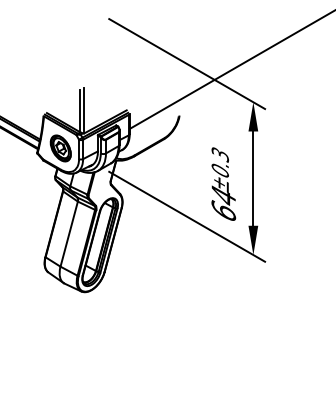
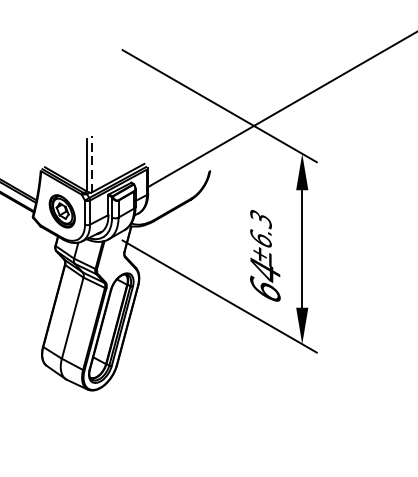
line: (84, 110) -> (91, 164), solid -> dashed
text: (219, 169) -> (260, 237), ±0.3 -> ±6.3

